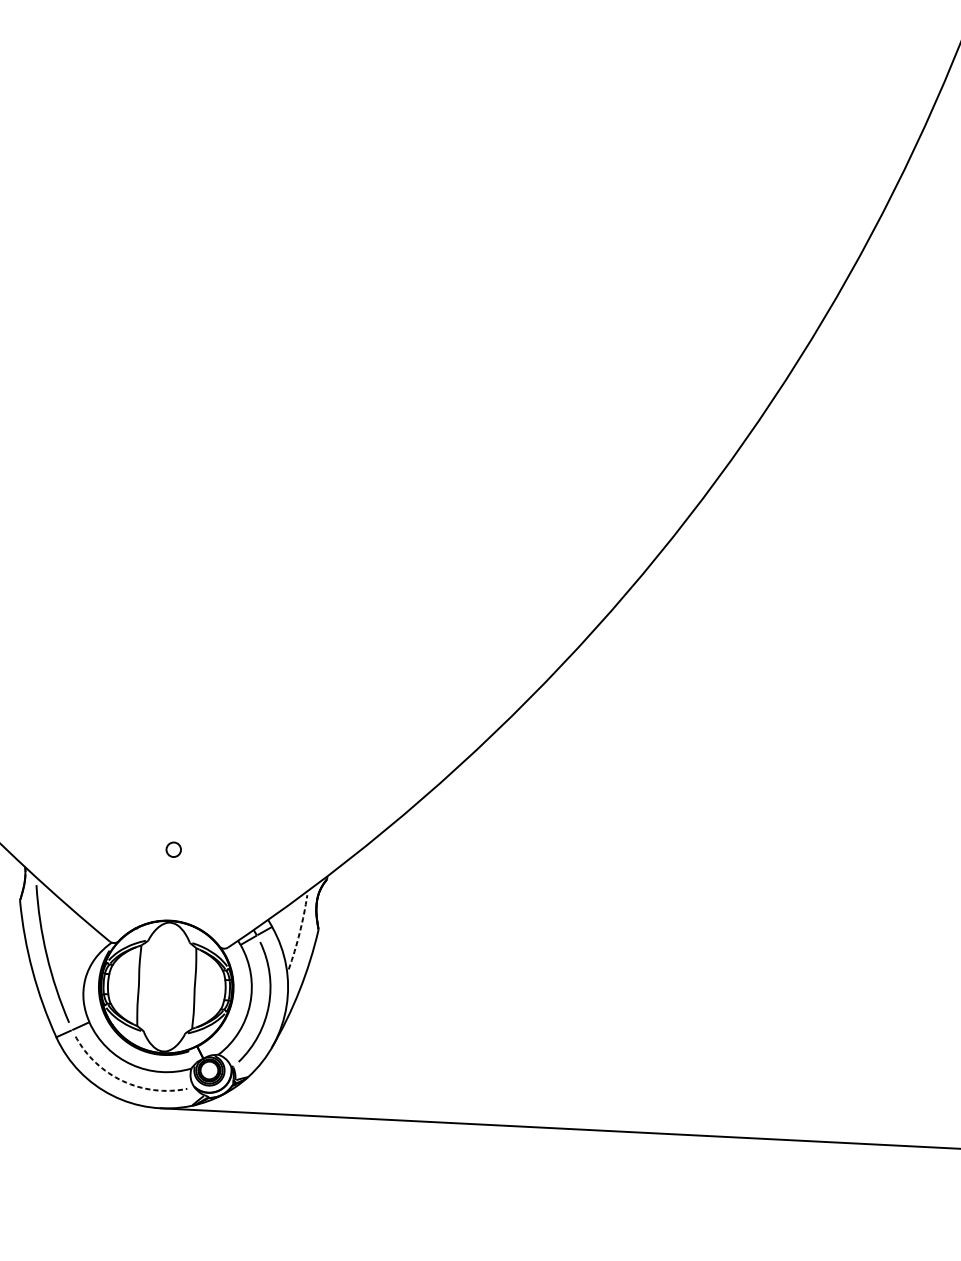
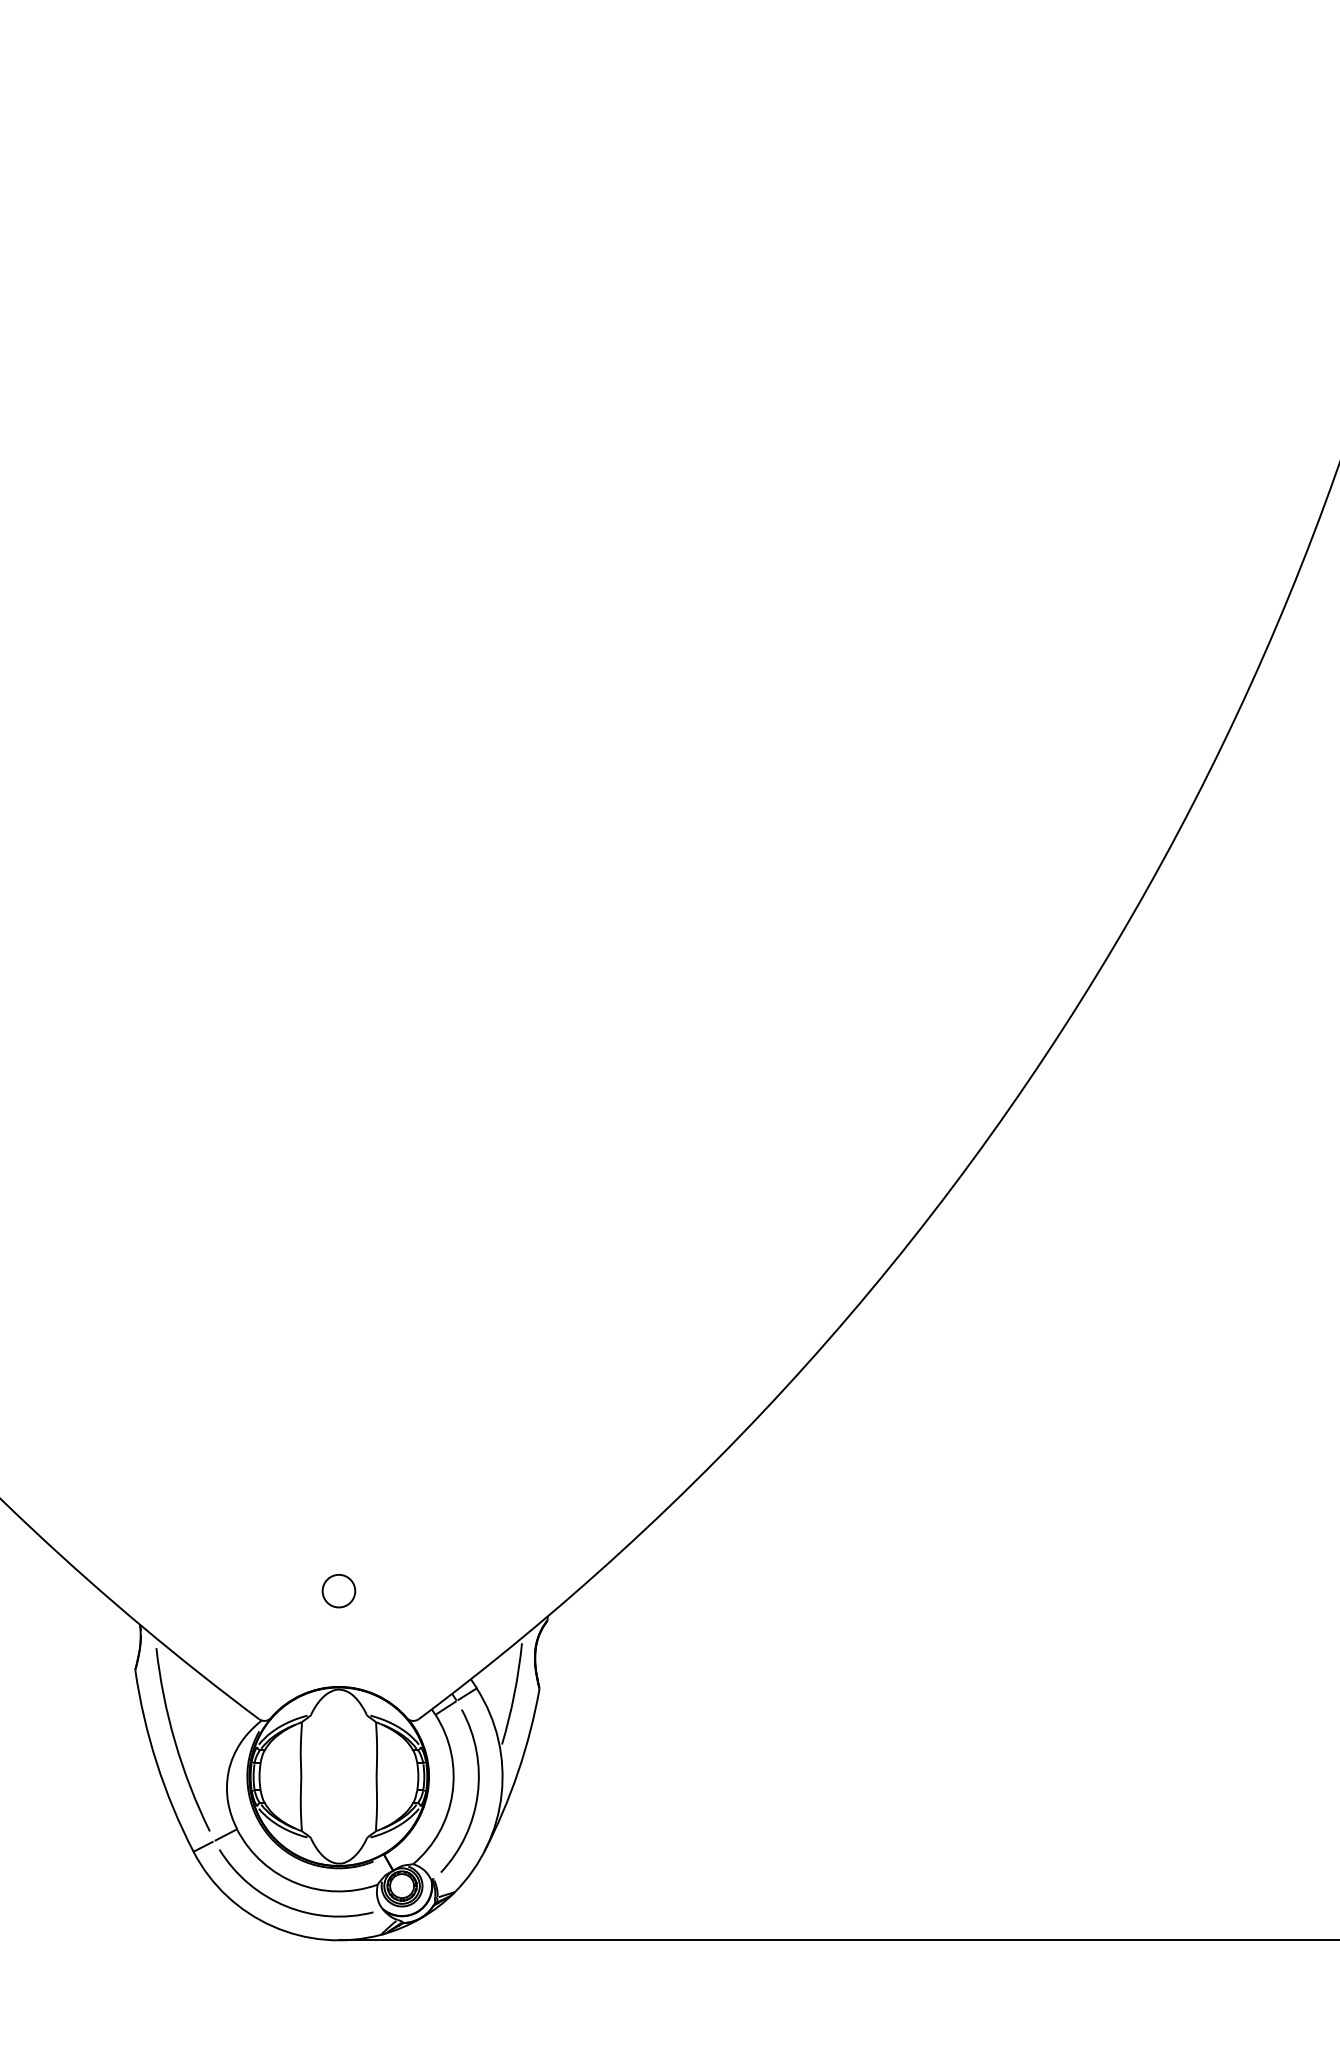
circle: (173, 849) -> (338, 1590), size x1.67
arc: (299, 932) -> (514, 1694), dashed -> solid
arc: (123, 1081) -> (286, 1906), dashed -> solid

